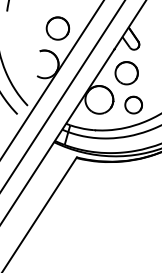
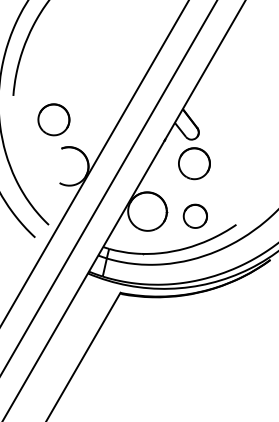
part: (57, 28) -> (53, 119), moved
part: (126, 73) -> (194, 163), moved

